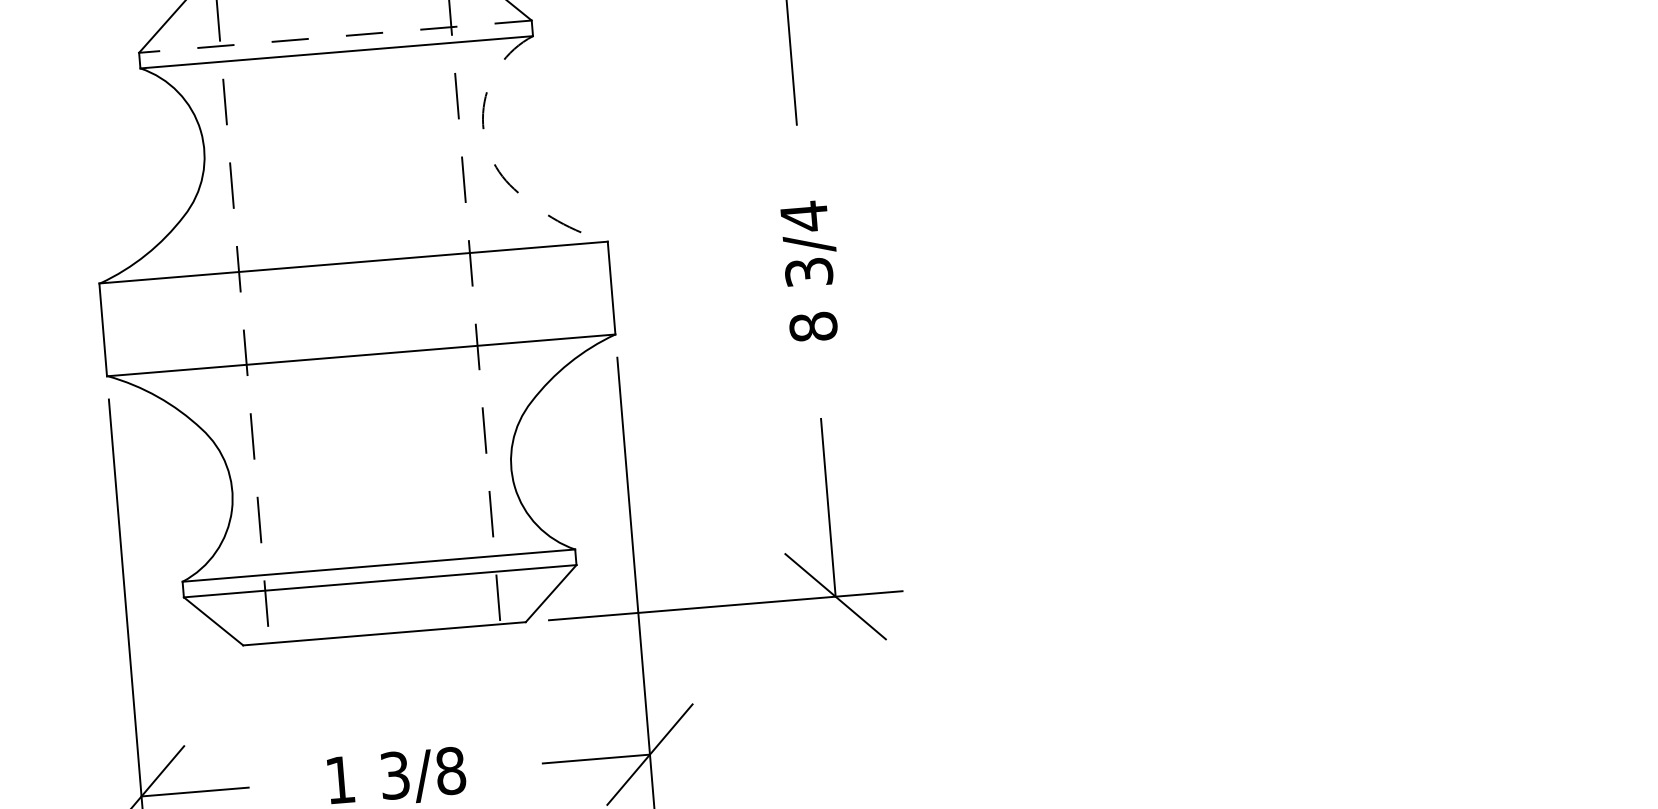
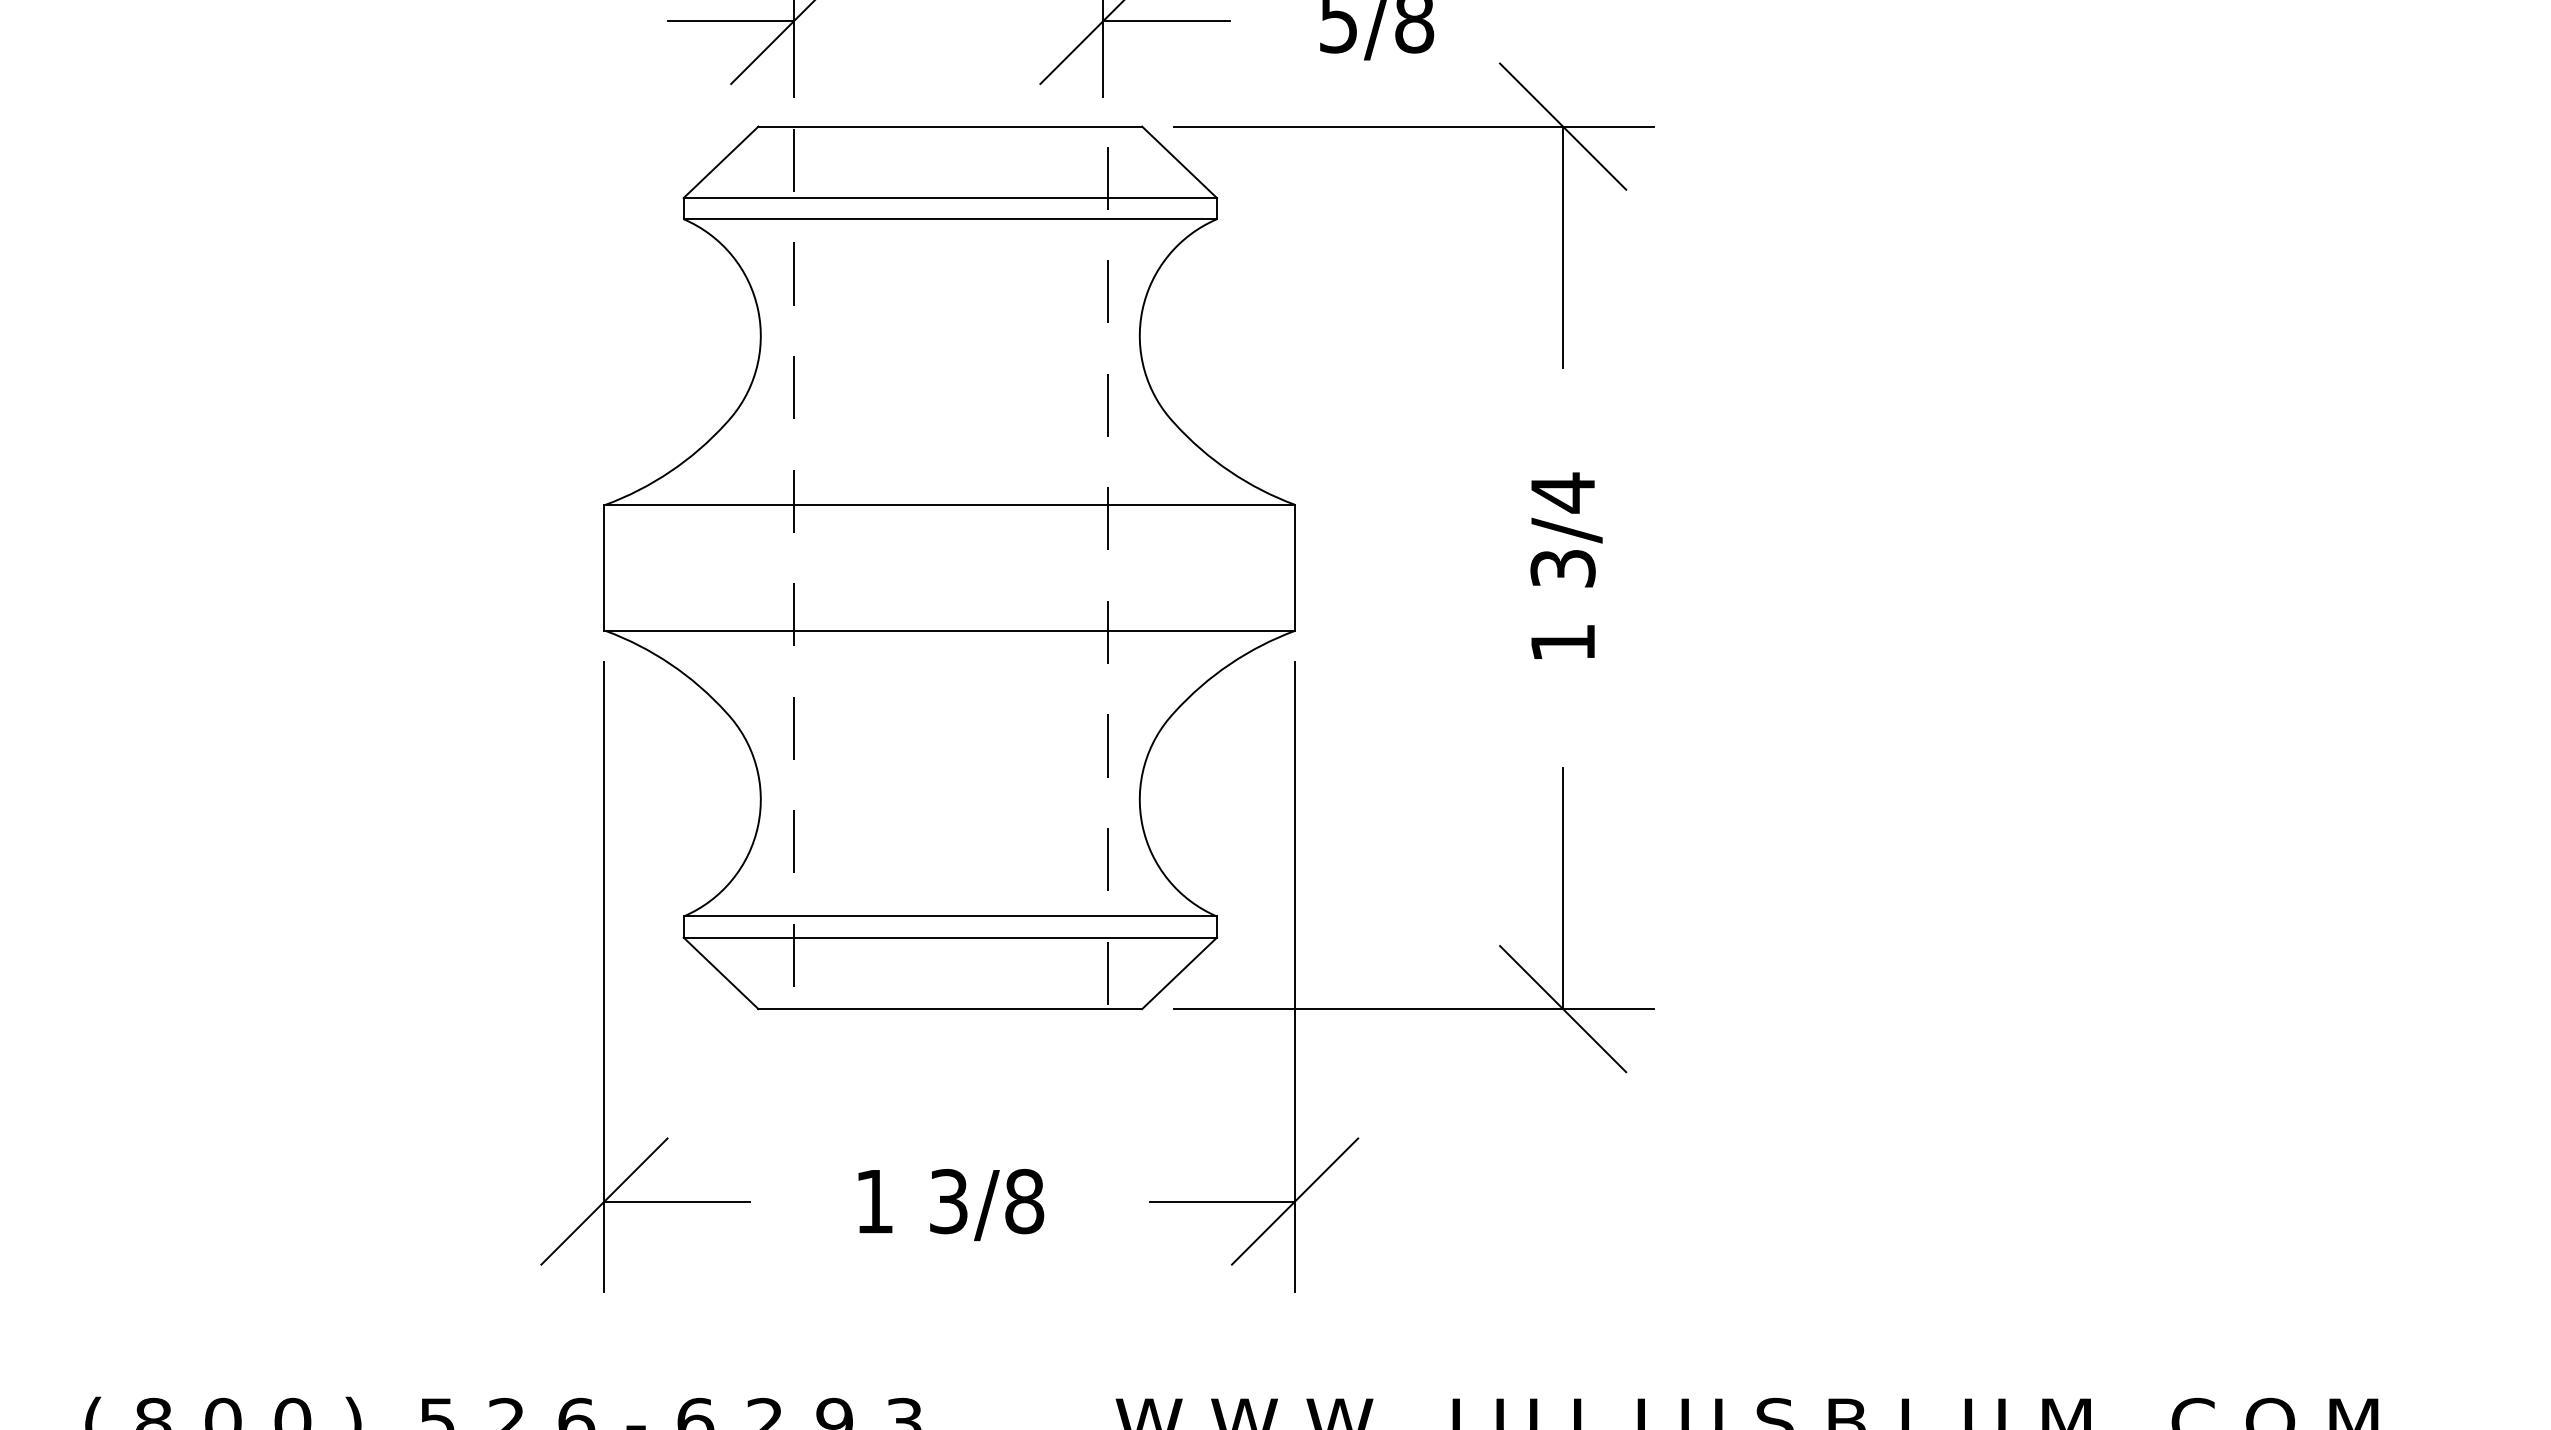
line: (335, 37) -> (950, 198), dashed -> solid
line: (492, 159) -> (1148, 381), dashed -> solid
text: (813, 326) -> (1562, 642), 8 -> 1

